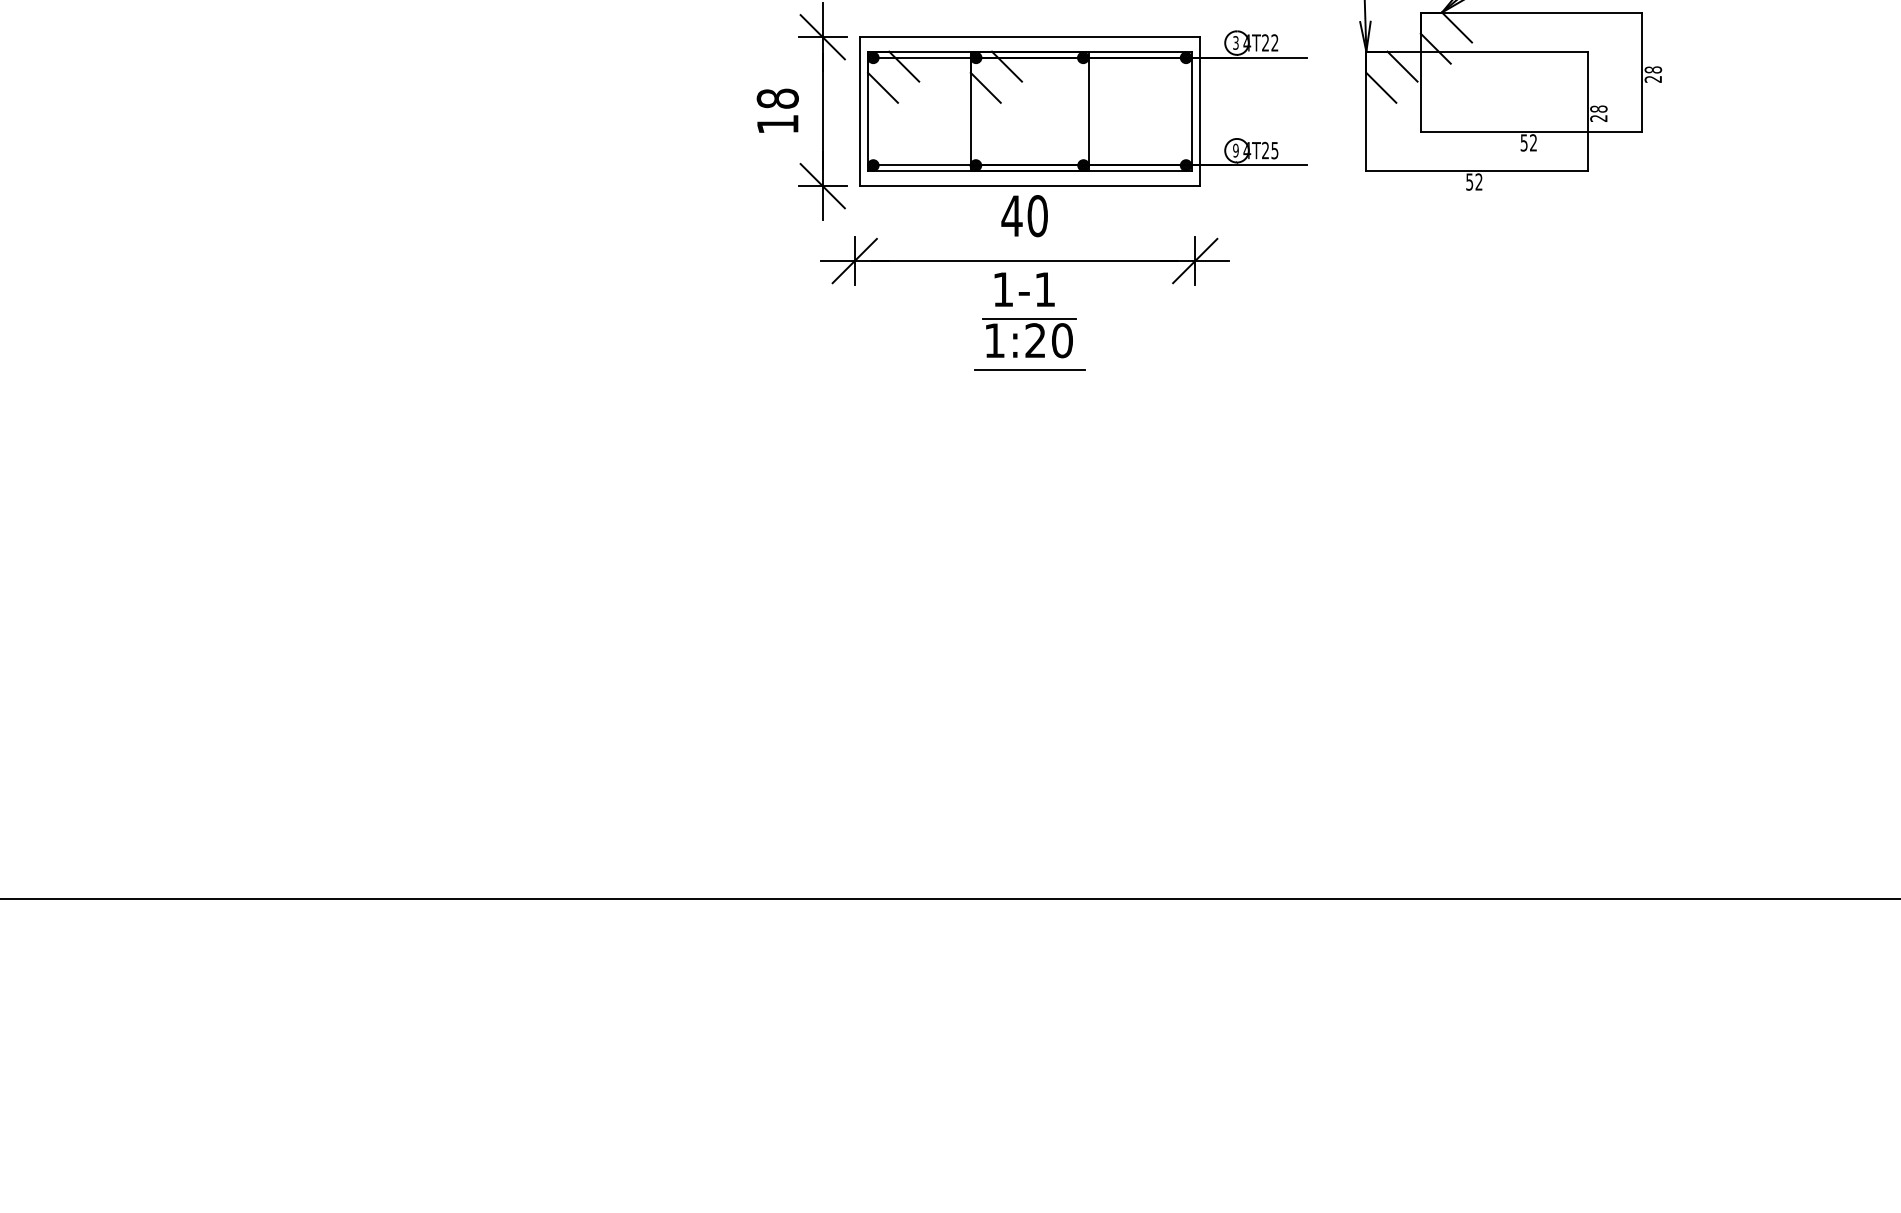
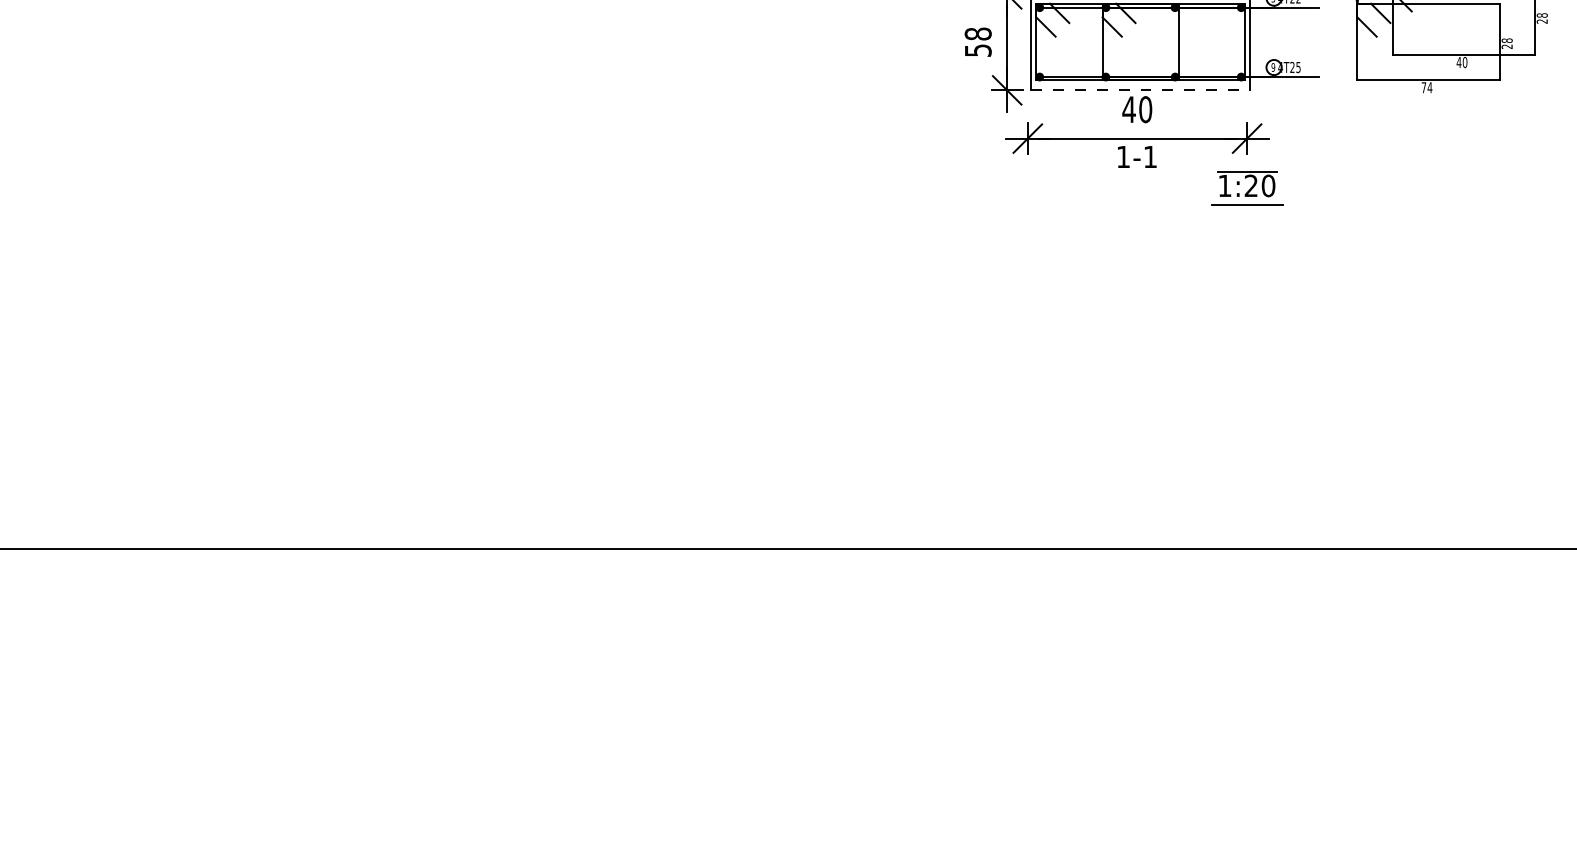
text: (778, 124) -> (978, 50), 18 -> 58
text: (1527, 142) -> (1461, 62), 52 -> 40
text: (1473, 181) -> (1426, 87), 52 -> 74
line: (1029, 186) -> (1140, 90), solid -> dashed
part: (1029, 344) -> (1247, 188), moved

